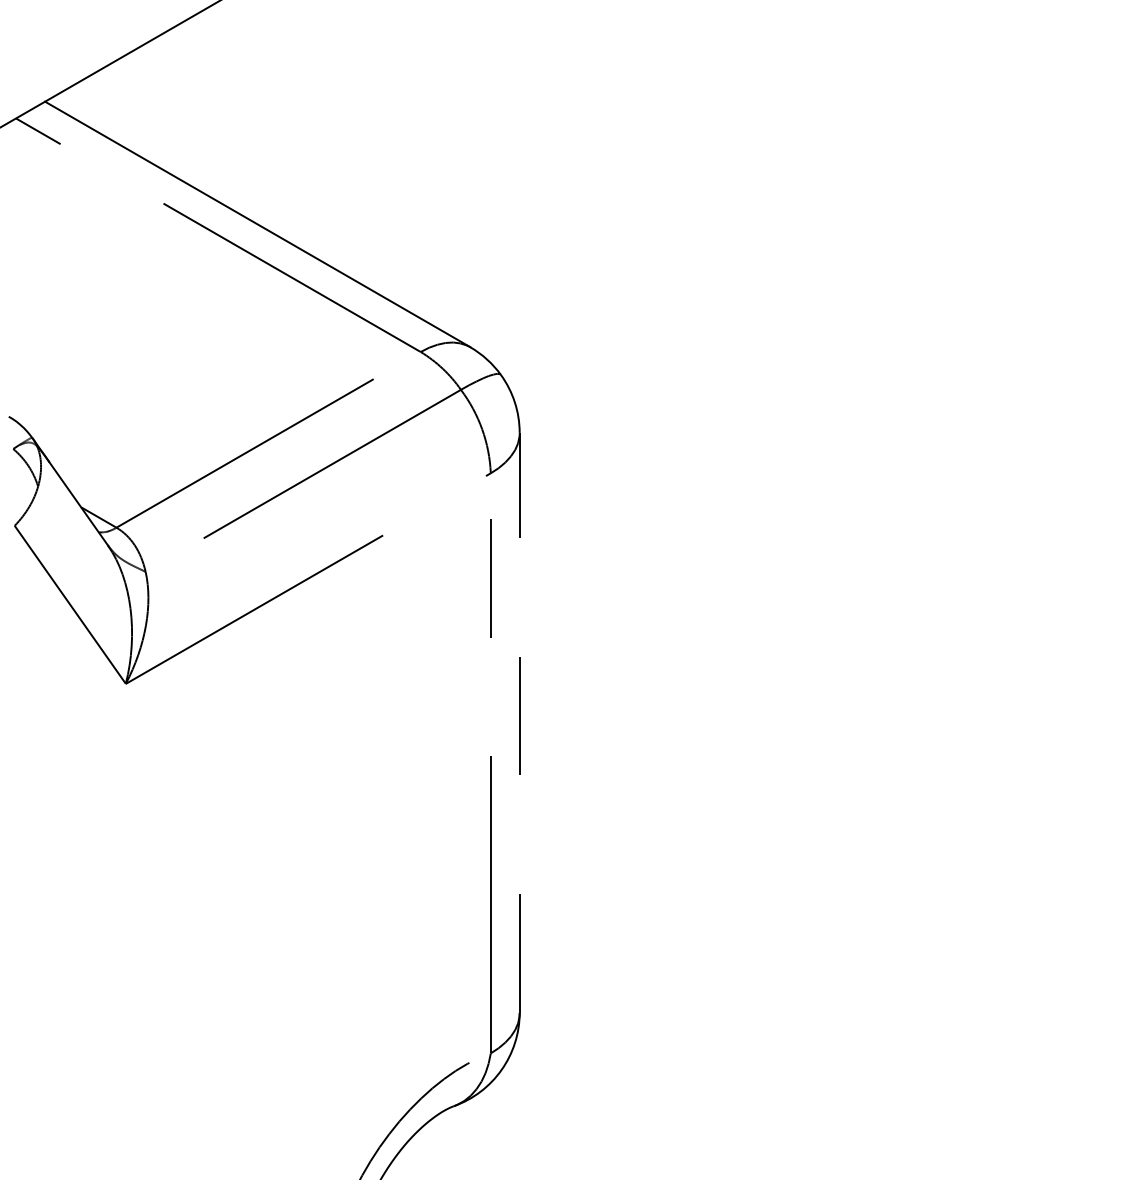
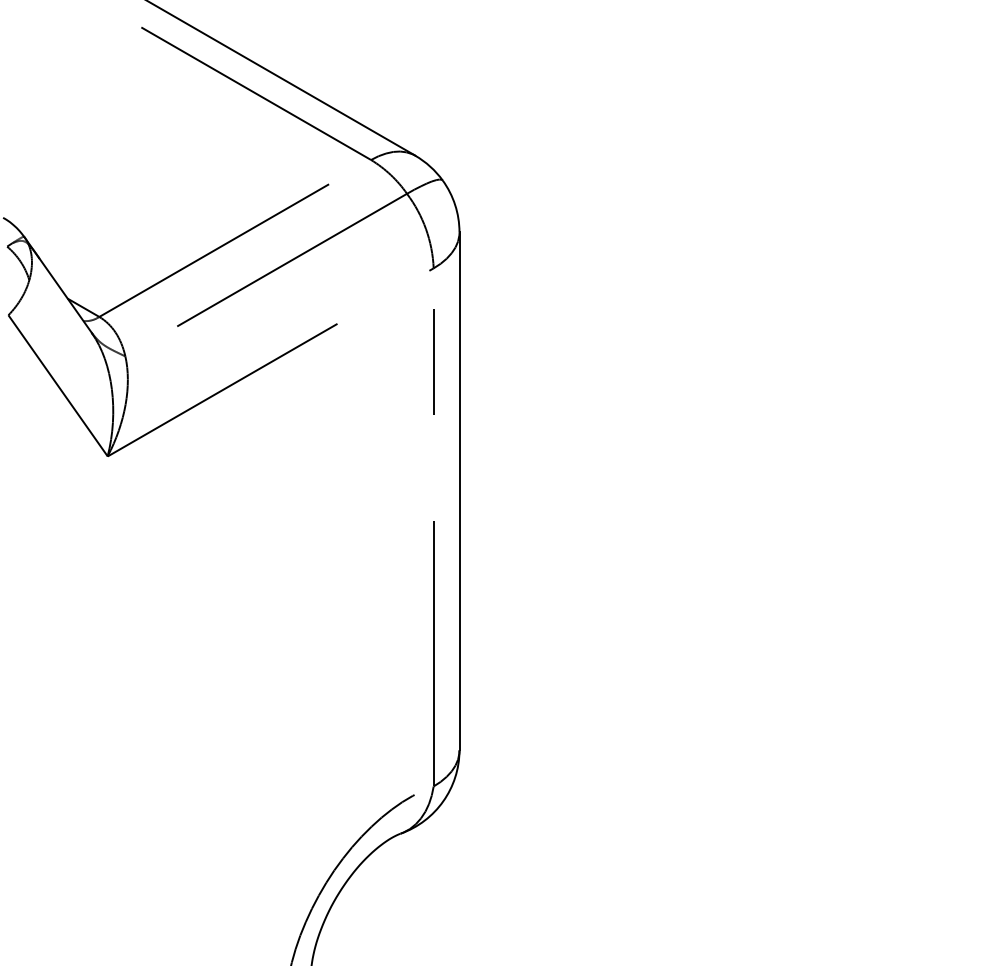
line: (519, 722) -> (459, 490), dashed -> solid

